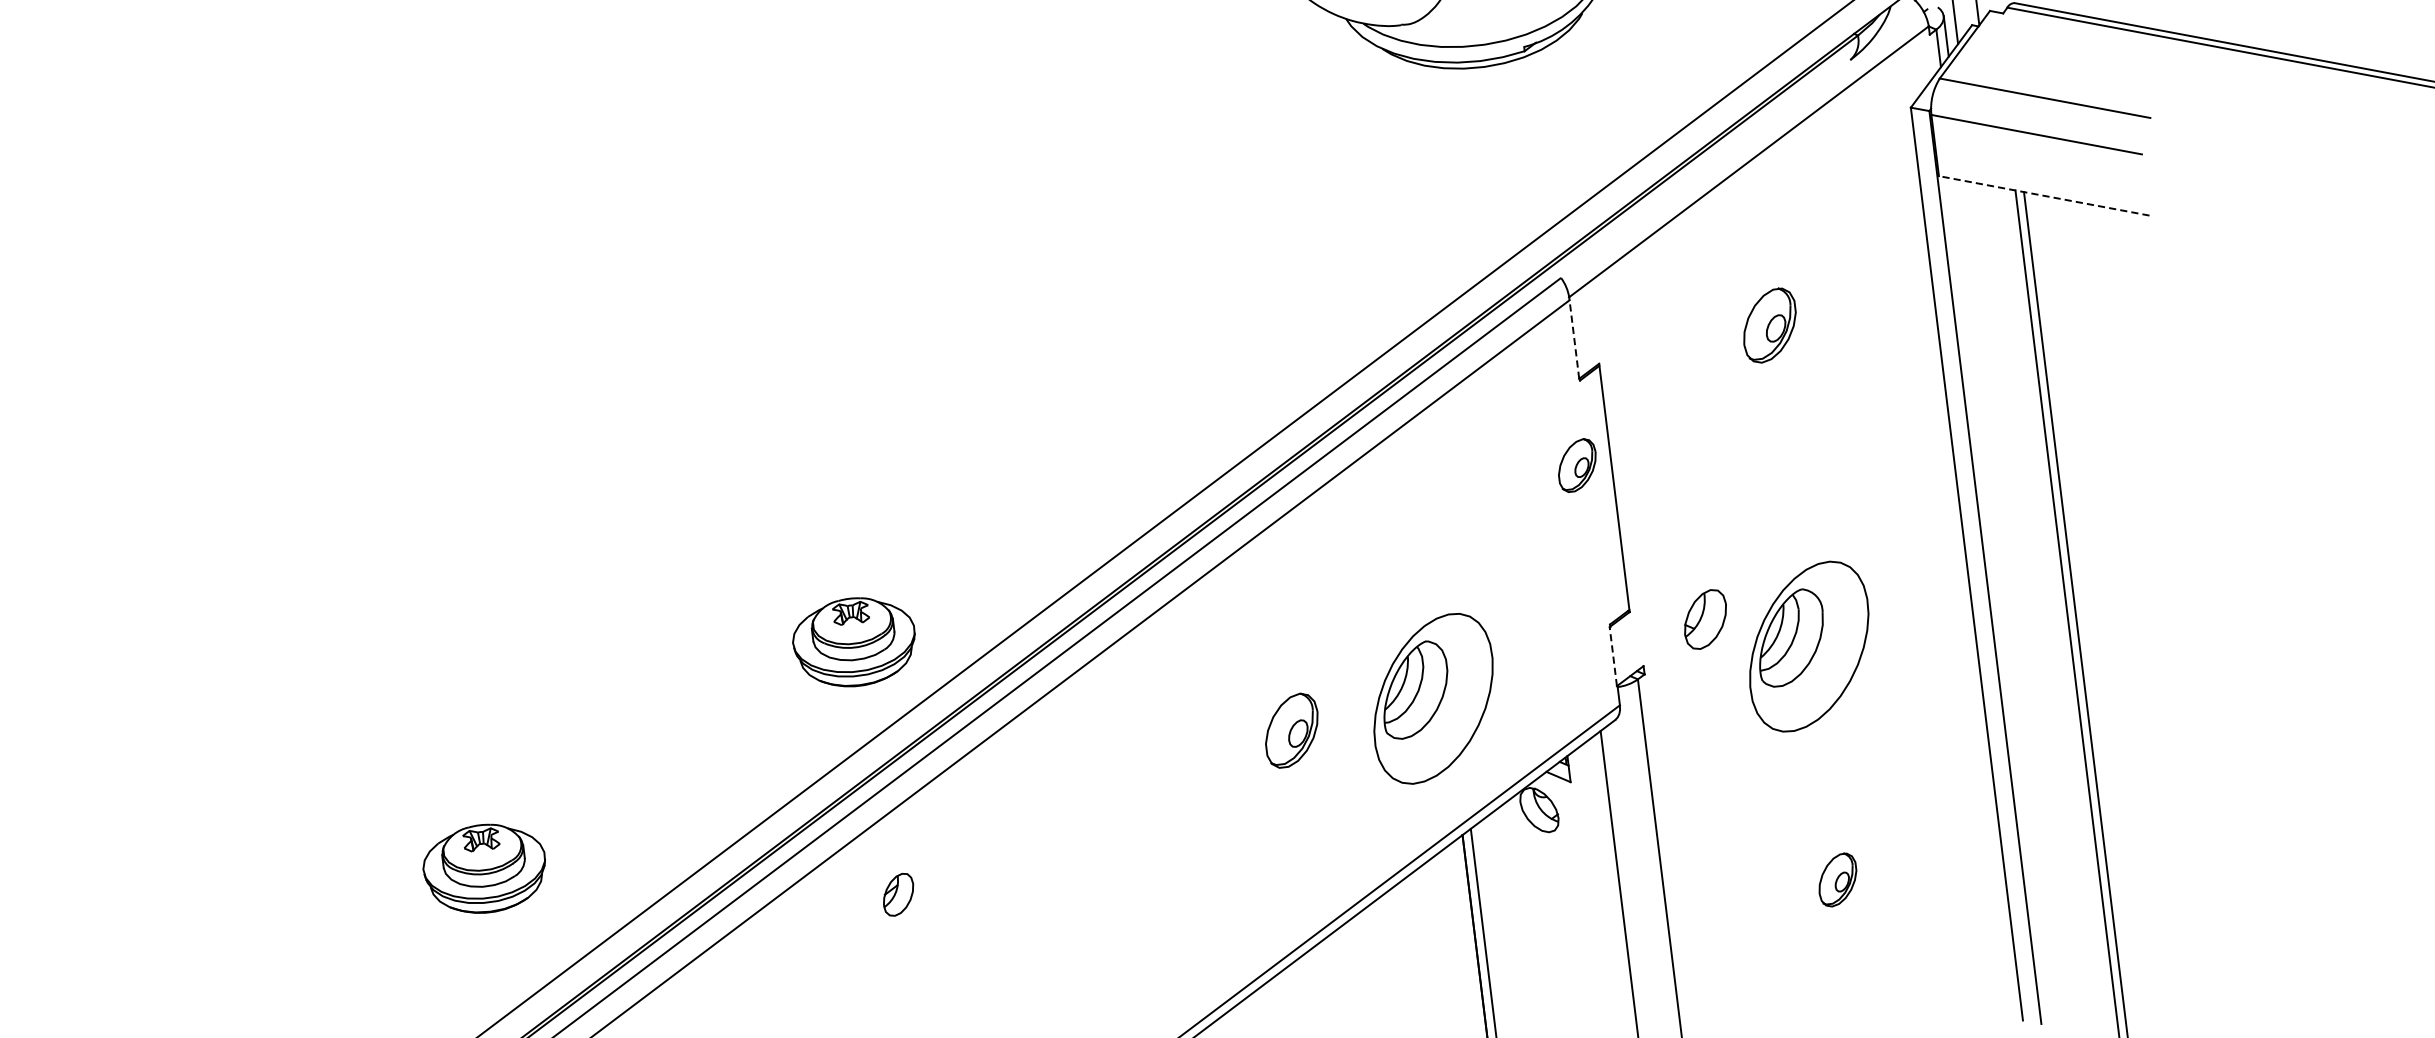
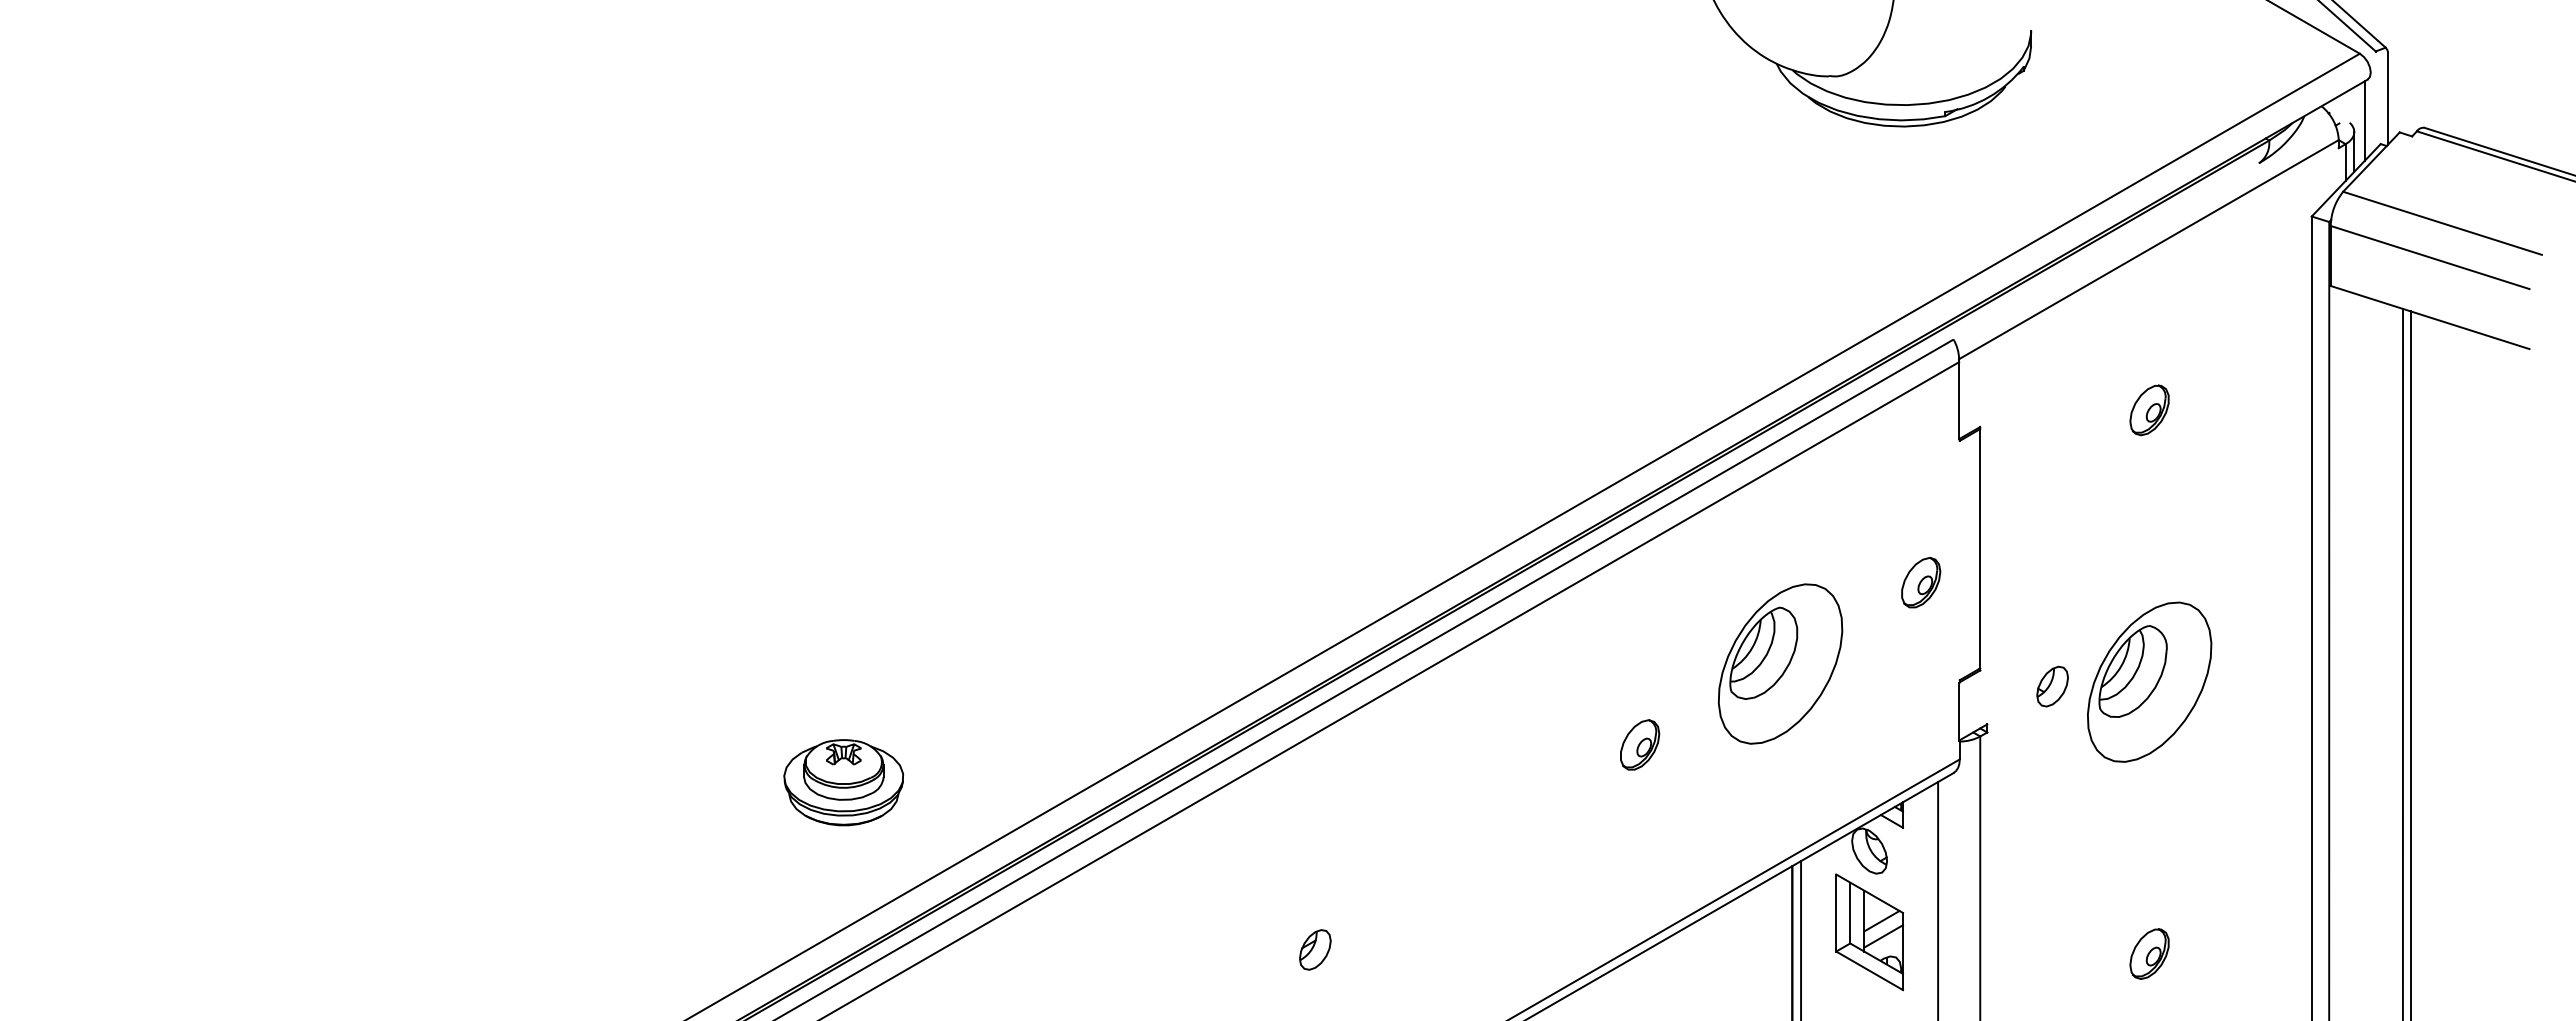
line: (2043, 195) -> (2429, 317), dashed -> solid
part: (1769, 325) -> (2149, 410), size x0.71
line: (1574, 337) -> (1959, 398), dashed -> solid
part: (1577, 465) -> (1921, 582), moved
part: (1705, 619) -> (2052, 686), size x0.71
part: (854, 642) -> (1227, 607), removed
part: (1809, 645) -> (2149, 681), moved
line: (1613, 656) -> (1959, 711), dashed -> solid
part: (1433, 698) -> (1780, 663), moved
part: (1292, 730) -> (1640, 744), size x0.71
part: (1549, 893) -> (1869, 932), added
part: (898, 894) -> (1315, 949), moved

